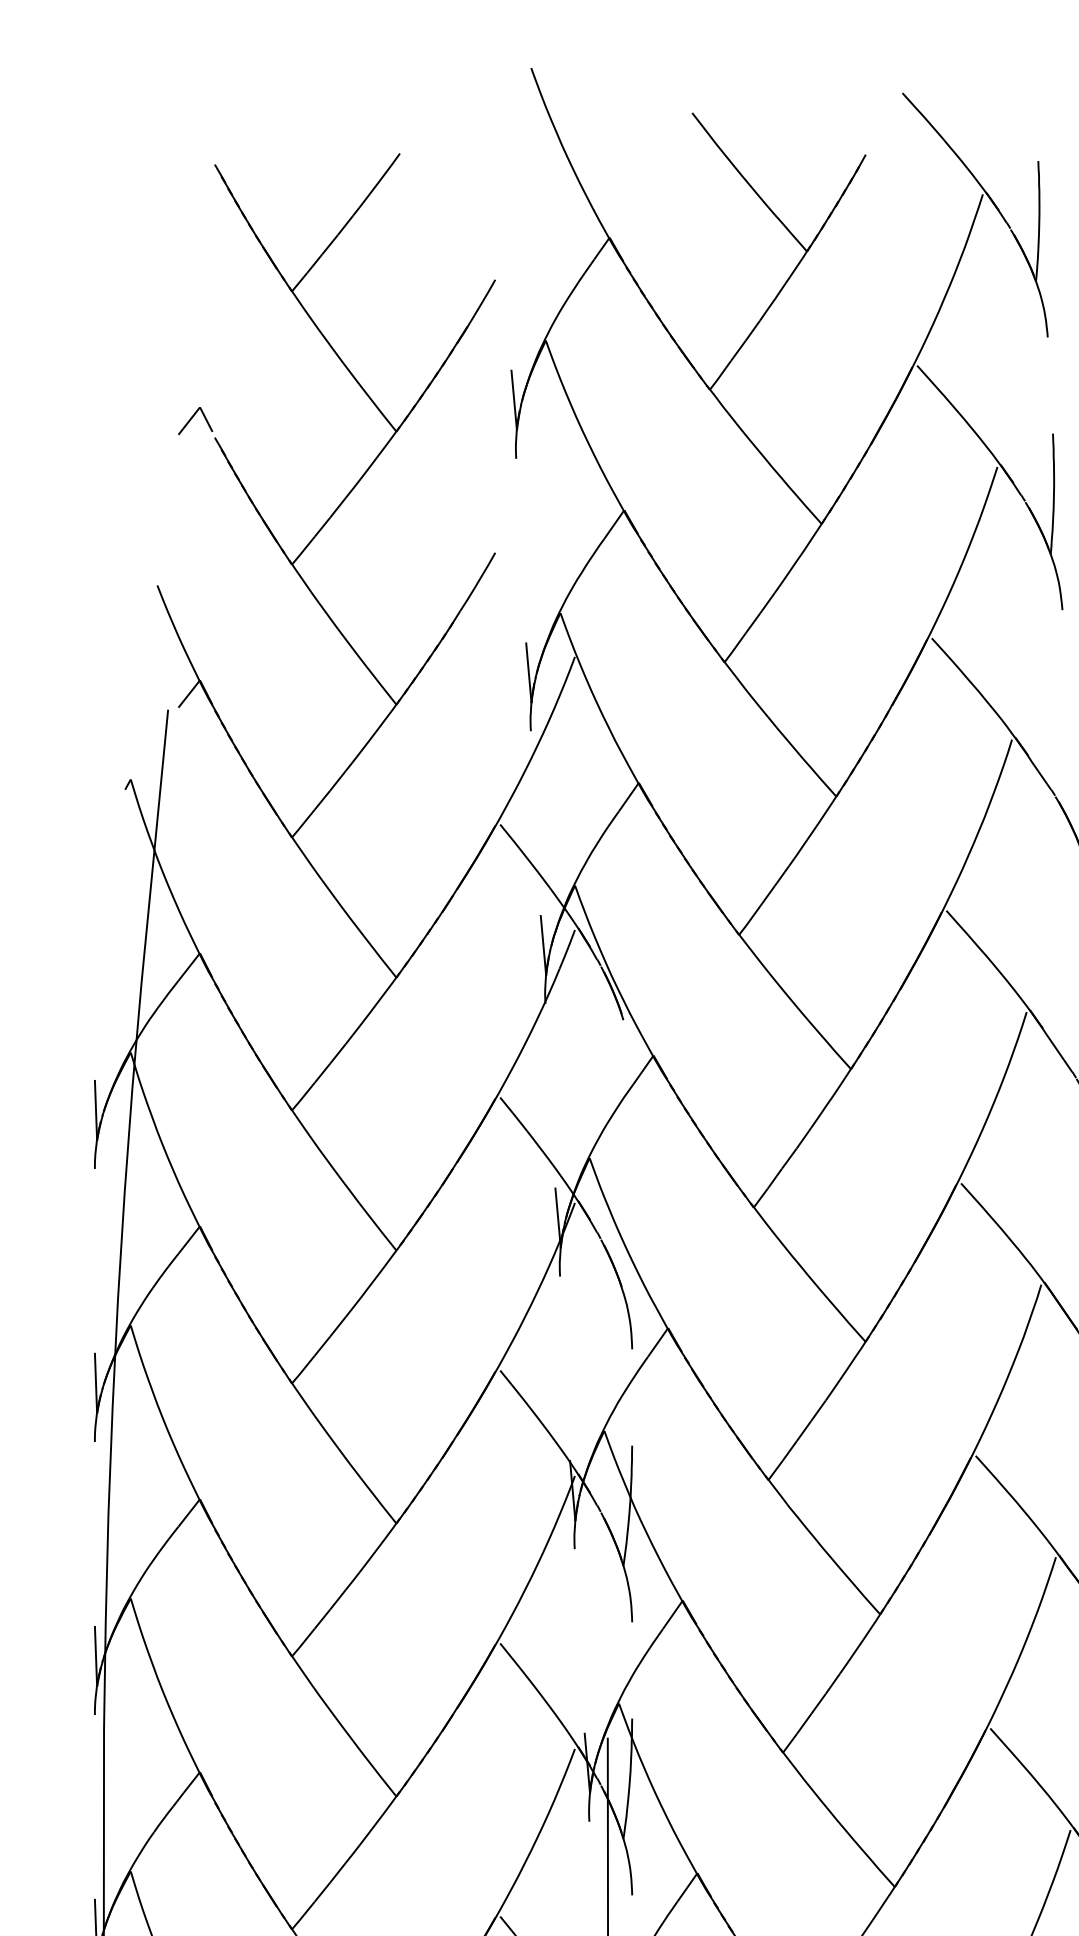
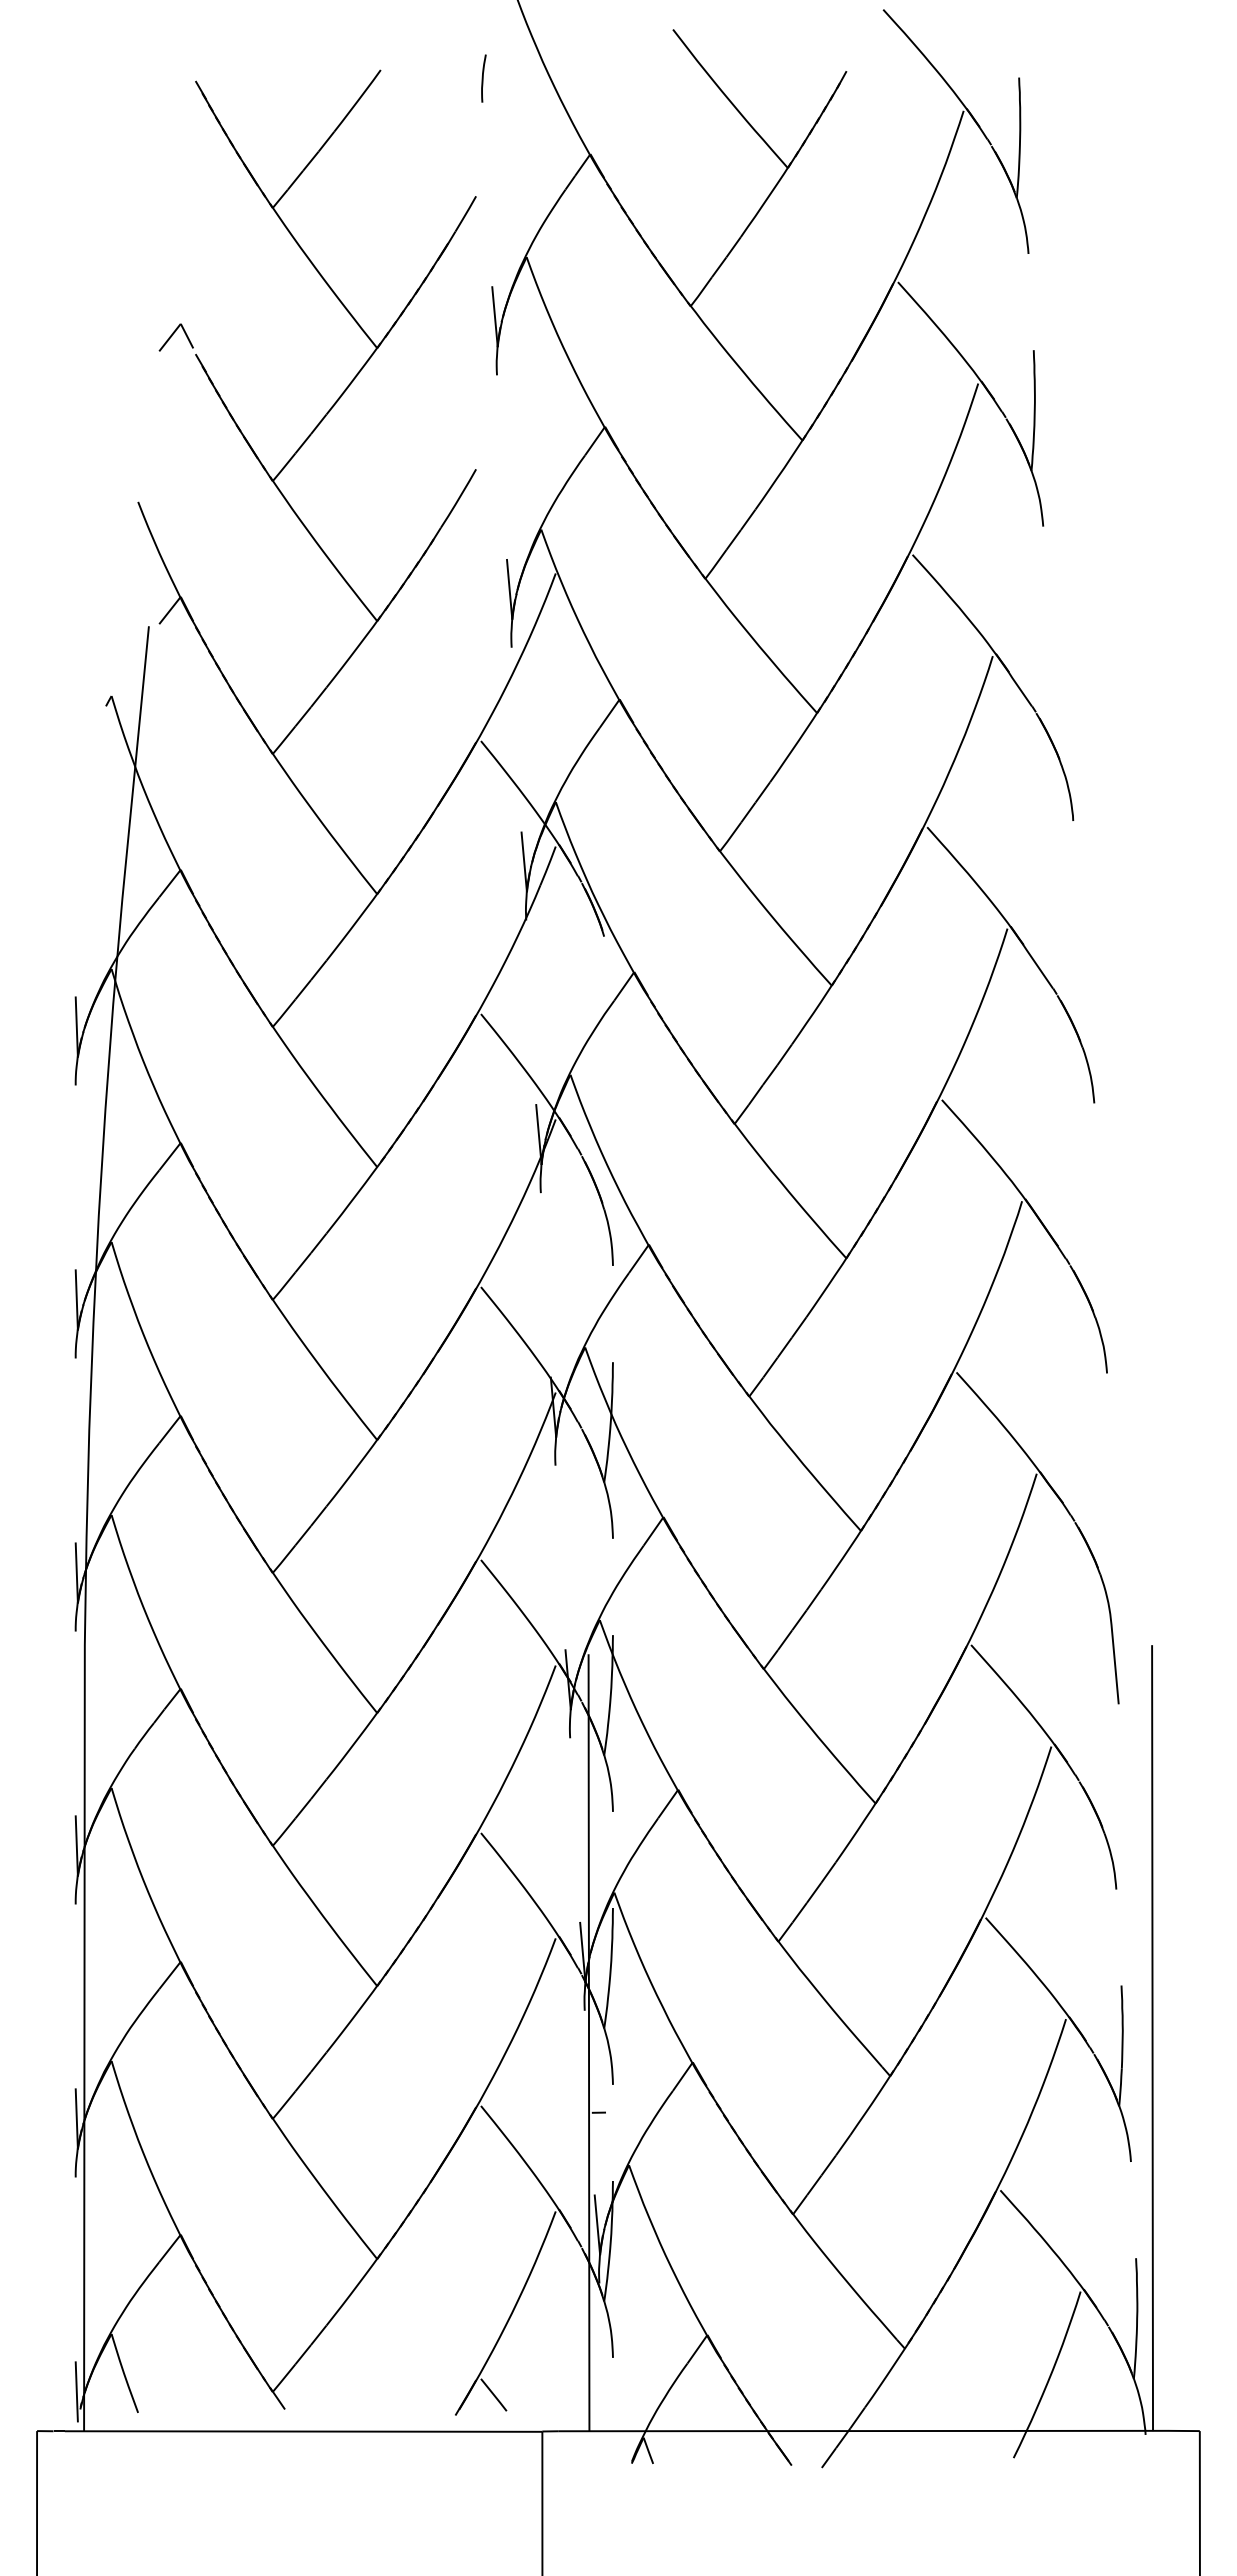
curve: (502, 161) -> (483, 78), added

